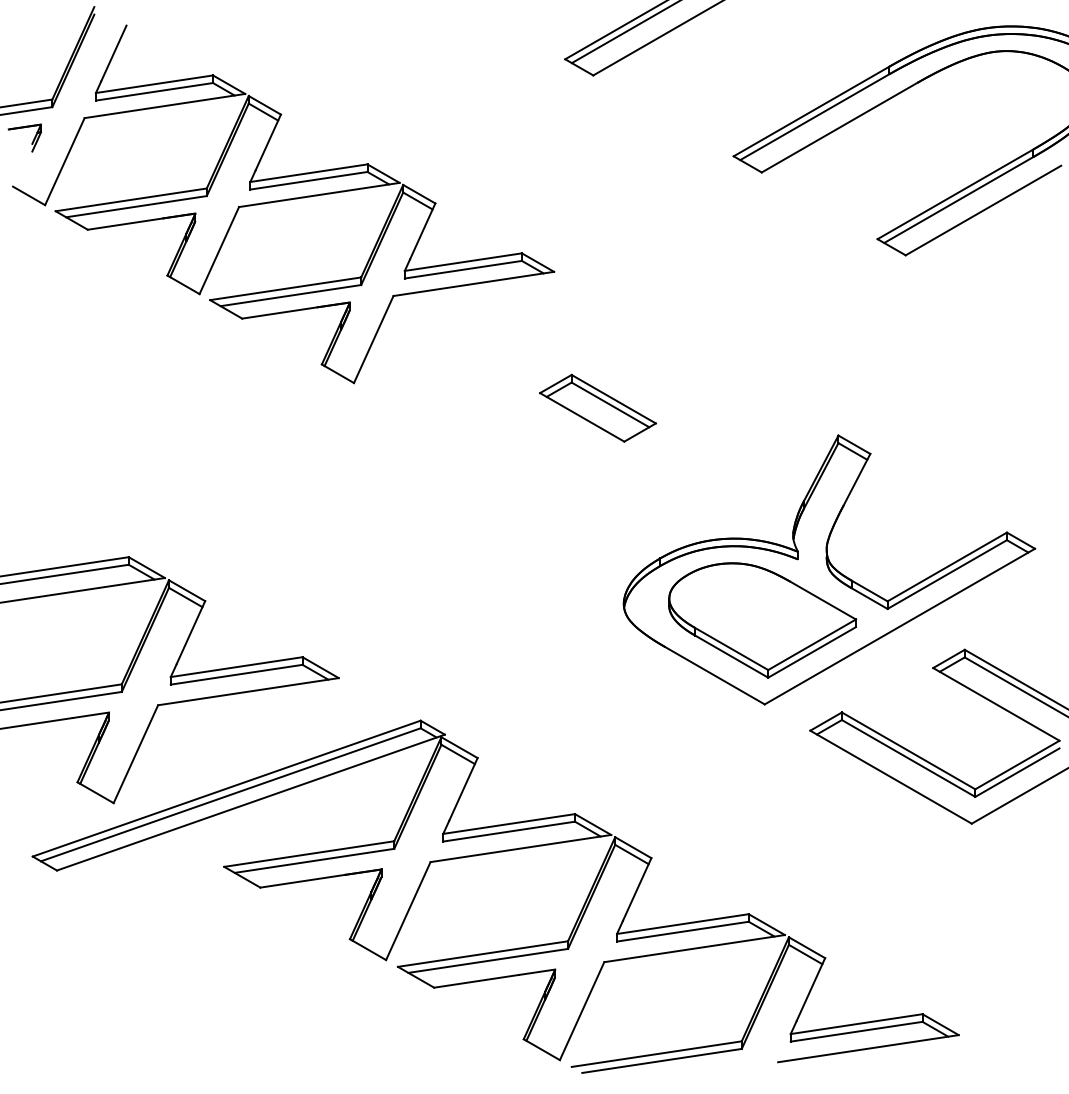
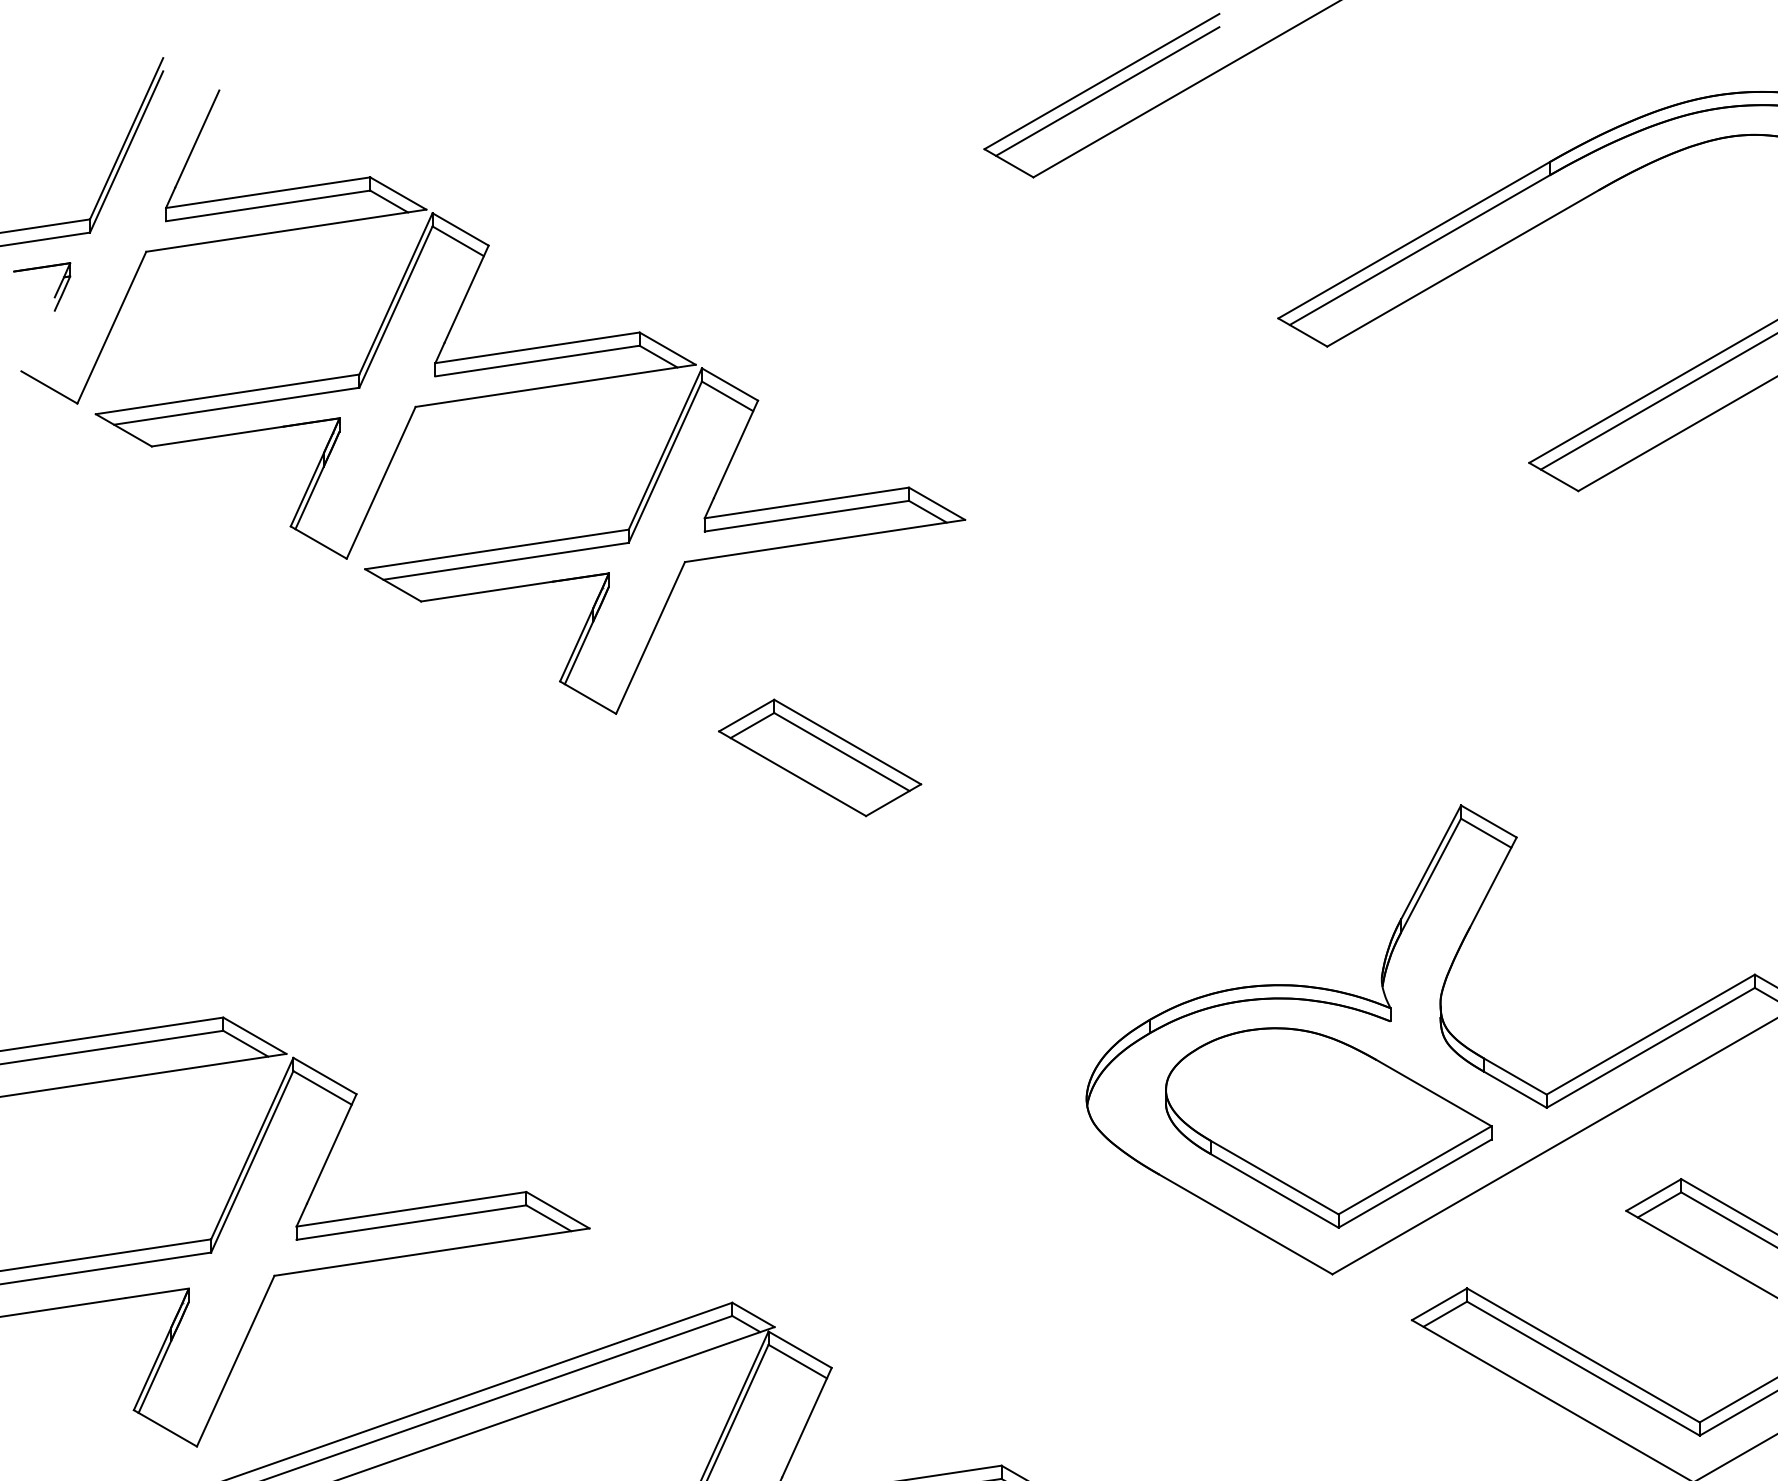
part: (597, 407) -> (819, 756), moved

